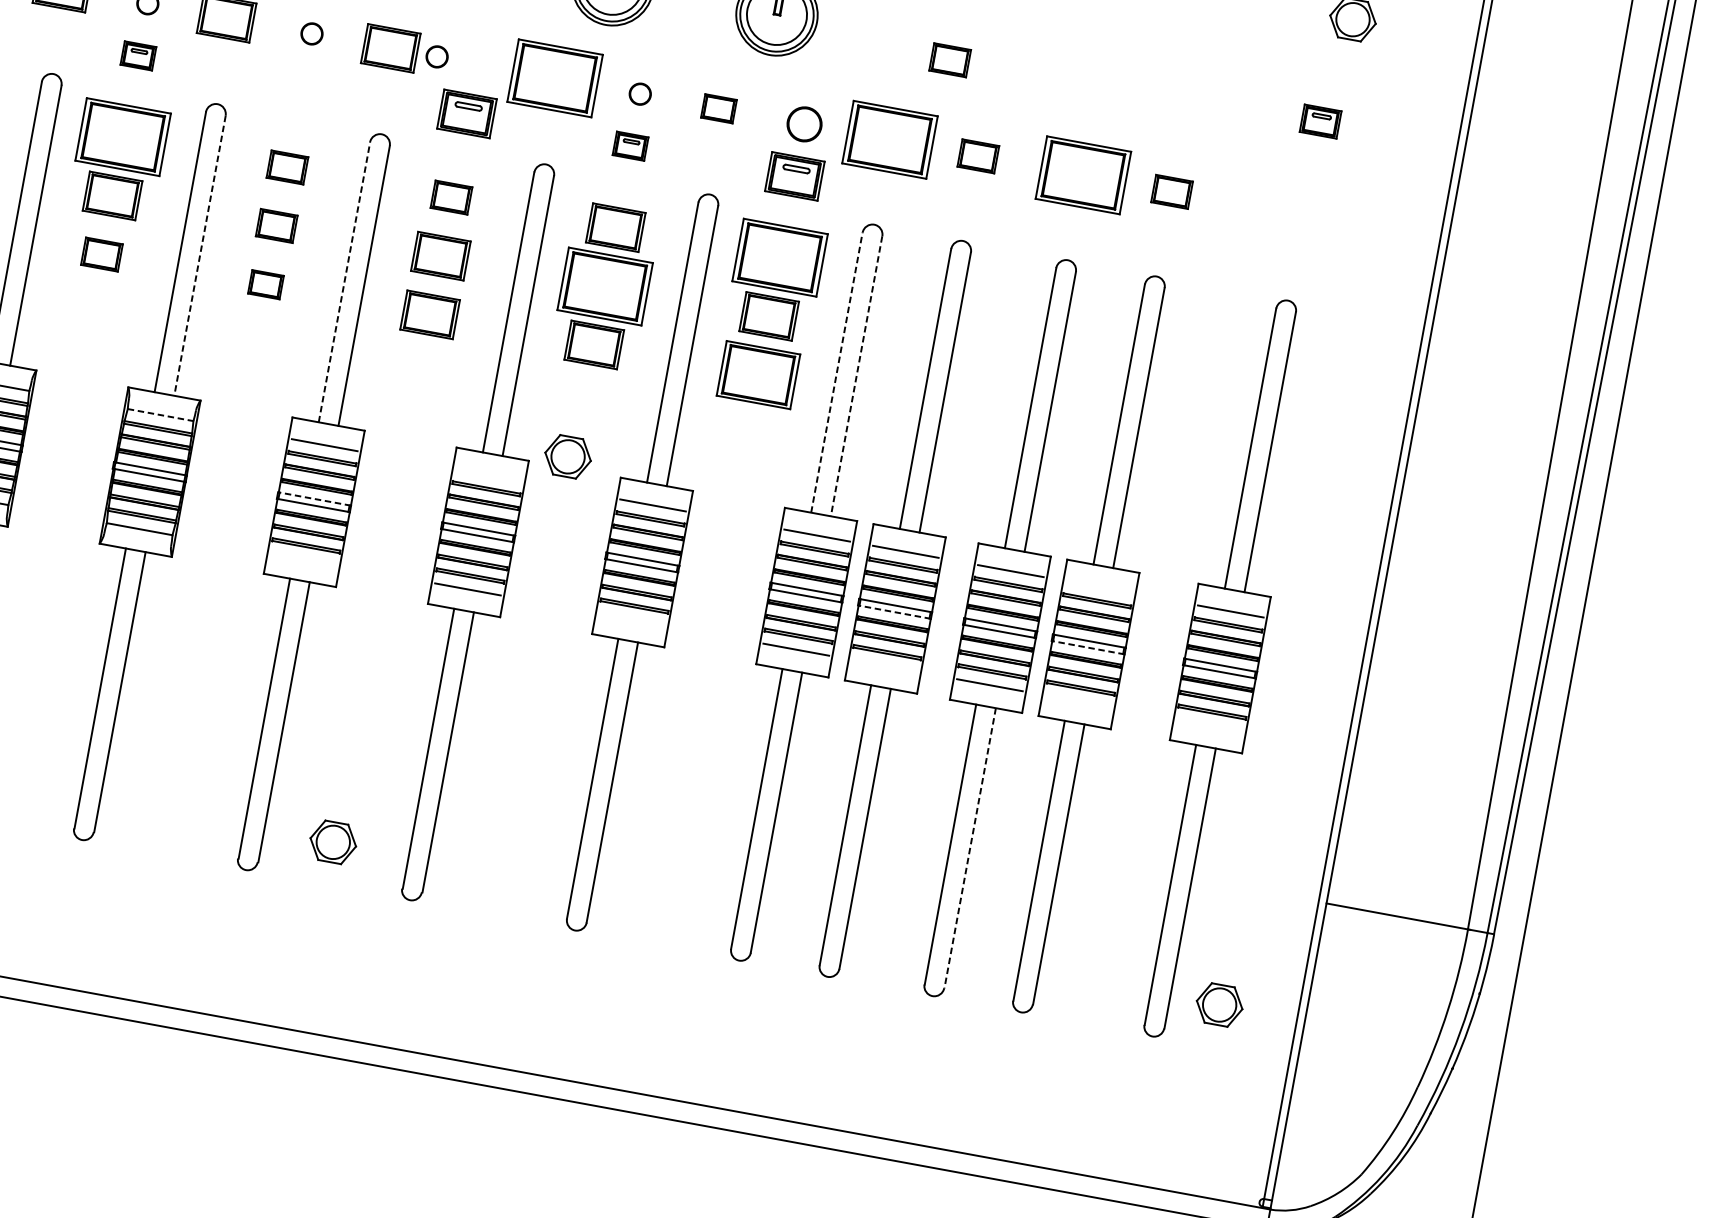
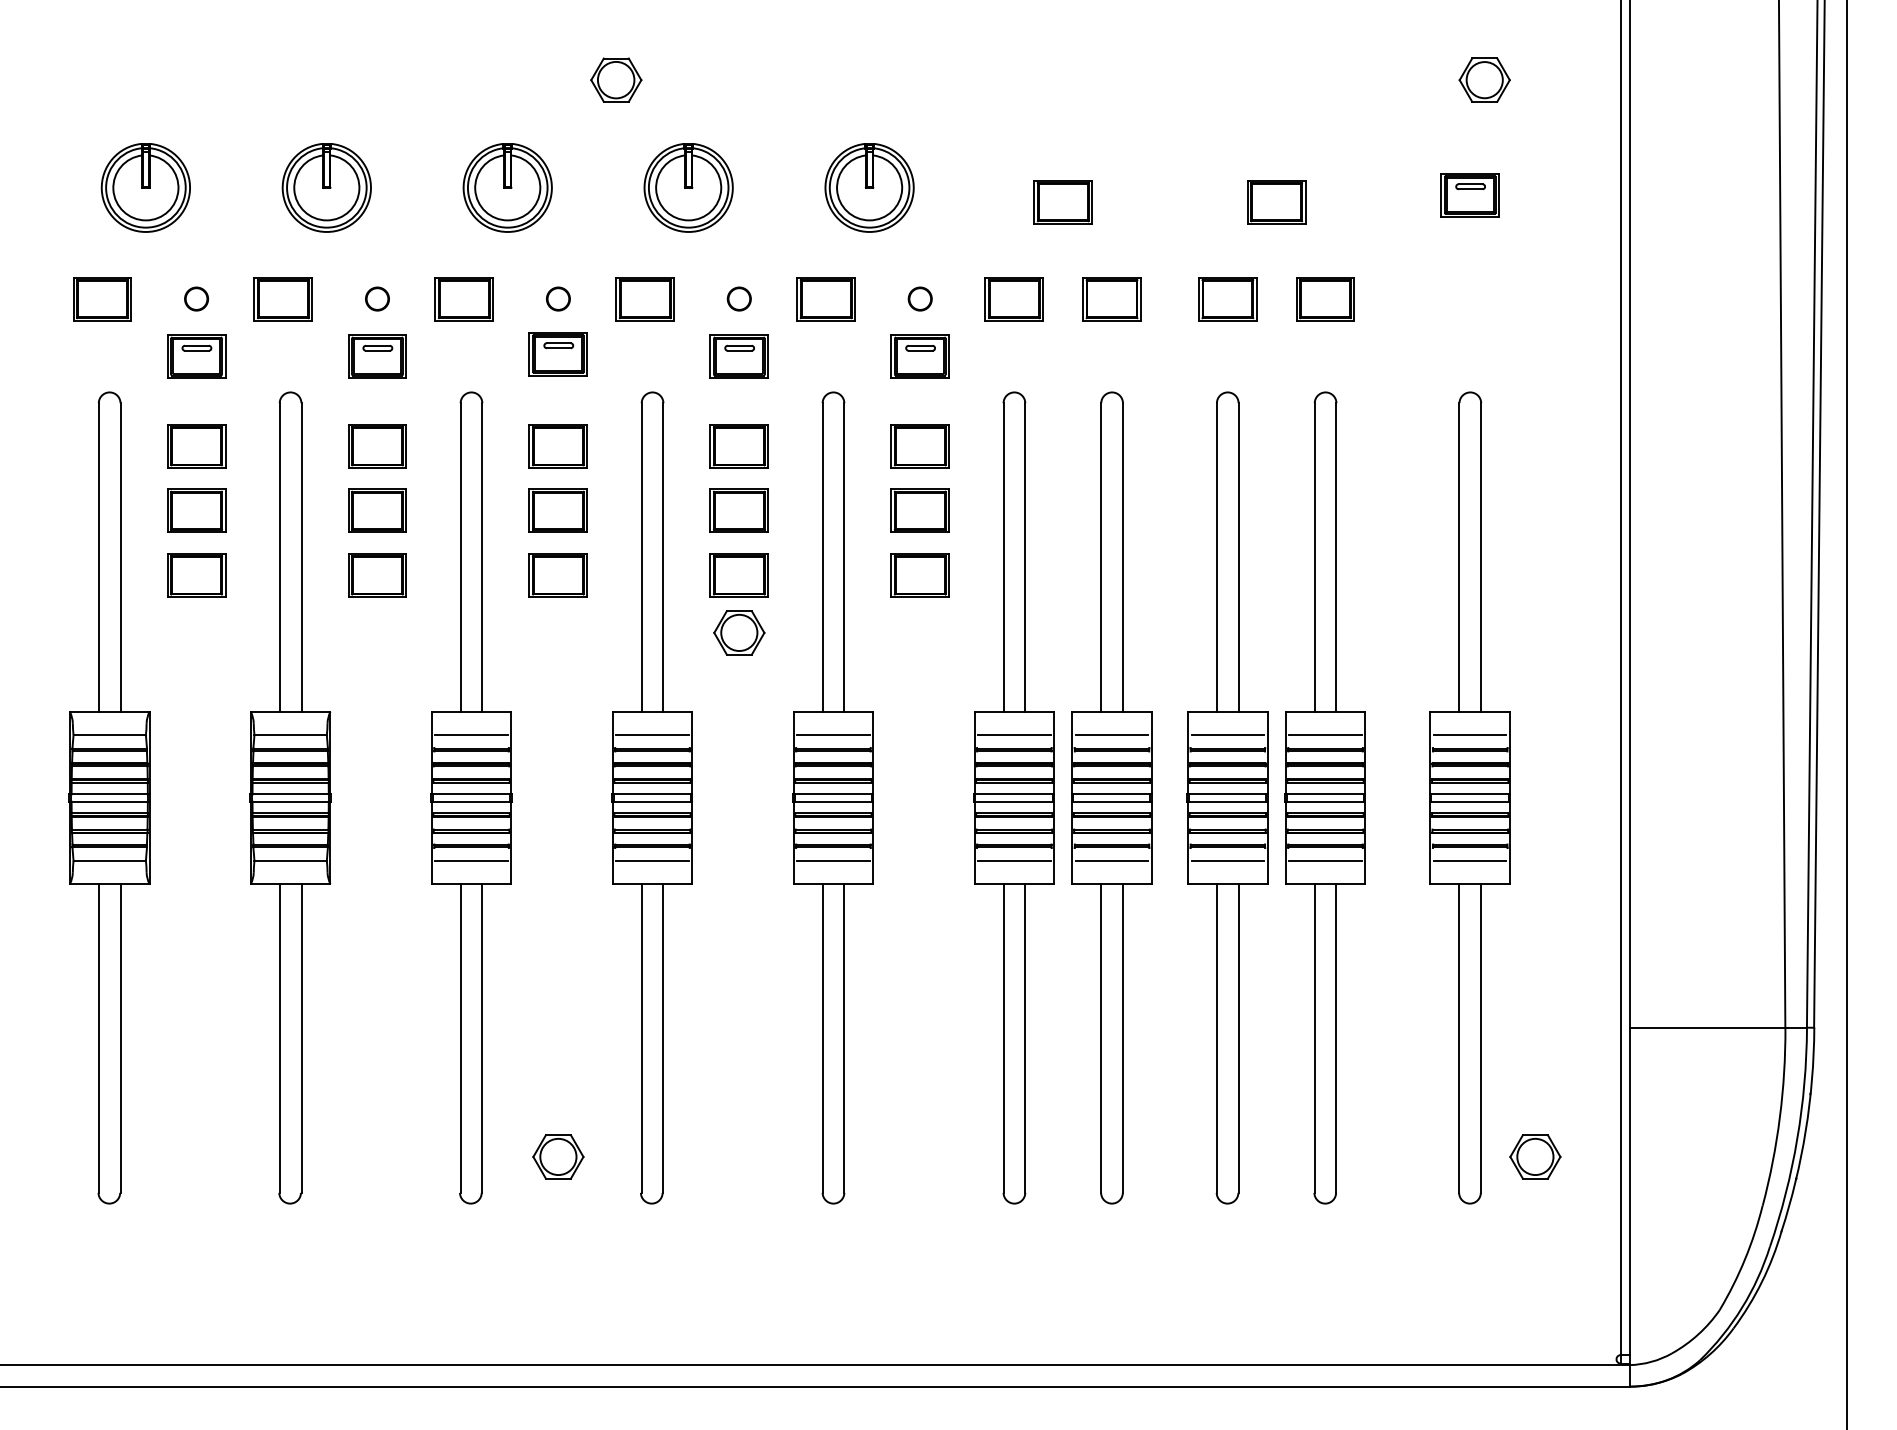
part: (138, 55) -> (196, 356), size x1.67
circle: (437, 56) -> (558, 298), moved
part: (949, 60) -> (1062, 202), size x1.43
part: (554, 78) -> (644, 299), size x0.62
part: (302, 86) -> (377, 356), added
part: (1143, 96) -> (1276, 202), added
part: (718, 108) -> (825, 299), size x1.67
part: (1319, 121) -> (1469, 195), size x1.43
circle: (803, 123) -> (919, 298), size x0.62
part: (123, 137) -> (196, 446), size x0.62
part: (888, 140) -> (1013, 299), size x0.62
part: (629, 146) -> (738, 356), size x1.67
part: (977, 156) -> (1111, 299), size x1.43
part: (287, 167) -> (377, 446), size x1.43
part: (1083, 175) -> (1227, 299), size x0.62
part: (1172, 192) -> (1325, 299), size x1.43
part: (450, 197) -> (557, 446), size x1.43
part: (276, 225) -> (377, 510), size x1.43
part: (101, 254) -> (196, 575), size x1.43
line: (199, 256) -> (301, 558), dashed -> solid
part: (779, 257) -> (919, 446), size x0.62
line: (344, 282) -> (460, 557), dashed -> solid
part: (265, 284) -> (377, 575), size x1.67
part: (604, 285) -> (738, 510), size x0.62
line: (836, 372) -> (1003, 557), dashed -> solid
part: (757, 374) -> (919, 575), size x0.71
line: (856, 377) -> (1025, 558), dashed -> solid
line: (161, 415) -> (291, 735), dashed -> solid
part: (568, 456) -> (739, 632), moved
line: (488, 475) -> (652, 735), added
line: (313, 498) -> (470, 794), dashed -> solid
line: (303, 558) -> (471, 860), added
line: (1099, 587) -> (1325, 735), added
line: (894, 611) -> (1111, 801), dashed -> solid
line: (632, 619) -> (833, 860), added
line: (1087, 647) -> (1324, 801), dashed -> solid
line: (884, 665) -> (1111, 860), added
line: (1078, 701) -> (1325, 860), added
line: (1210, 725) -> (1470, 860), added
line: (969, 849) -> (1238, 1039), dashed -> solid

